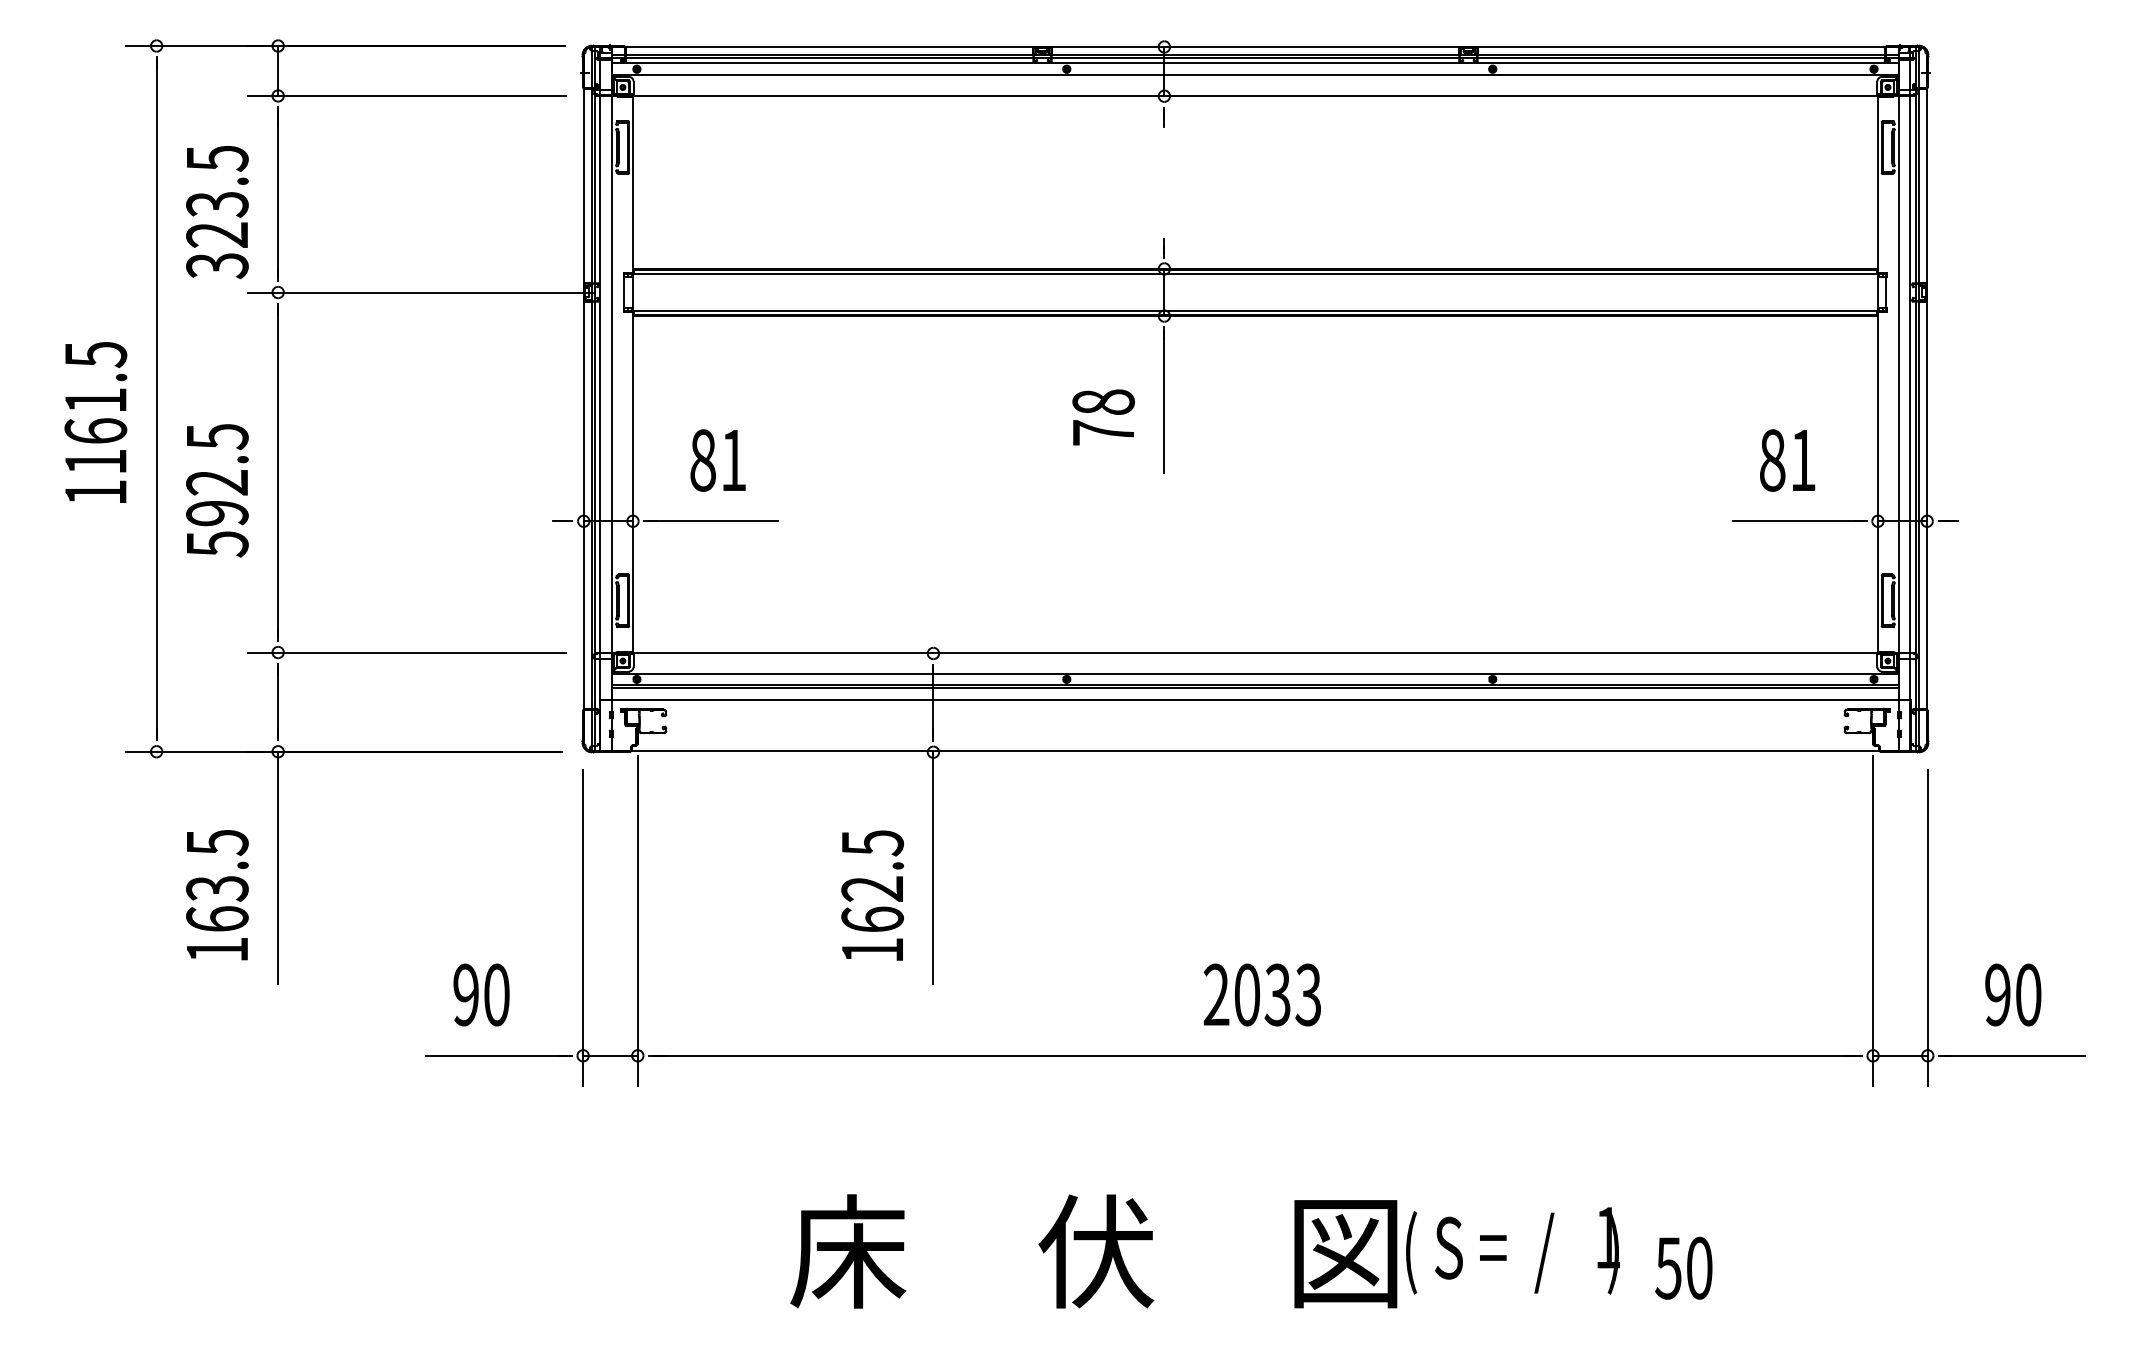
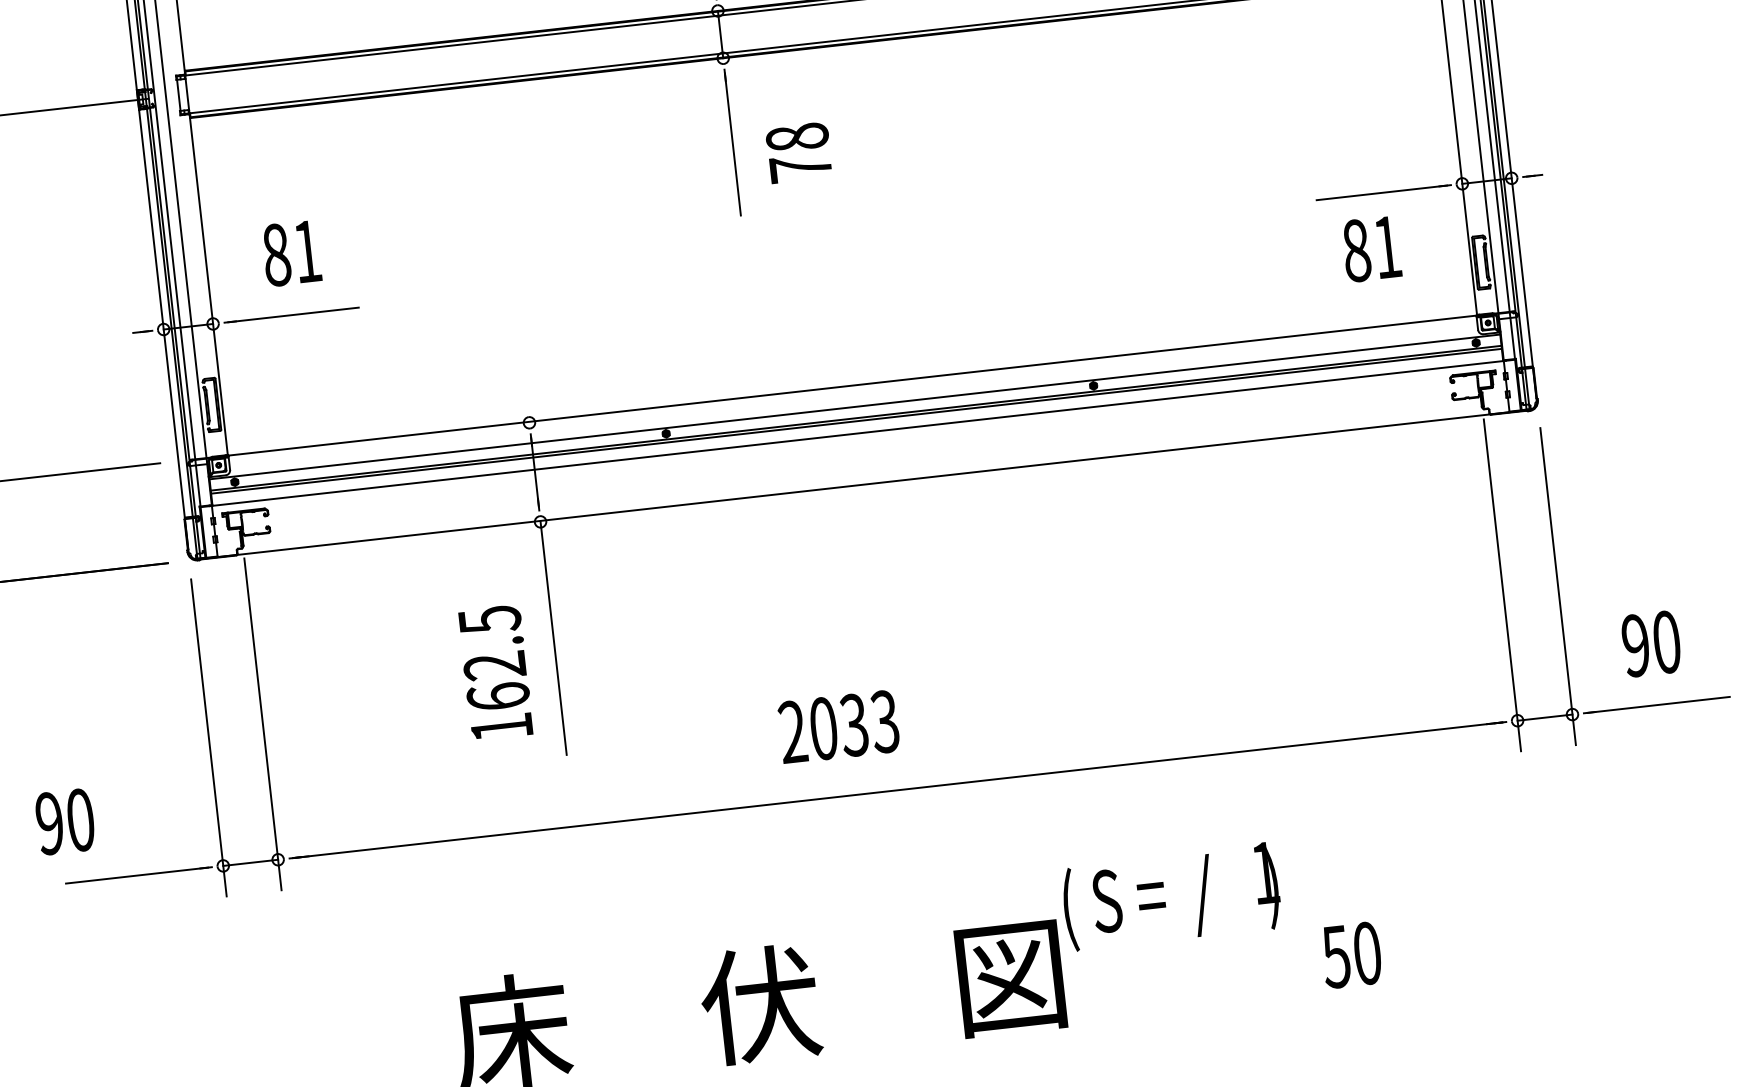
text: (1103, 417) -> (798, 152), moved
text: (1787, 460) -> (1371, 249), moved
text: (481, 994) -> (65, 821), moved
text: (1261, 994) -> (837, 726), moved
text: (1512, 1250) -> (1170, 896), moved

